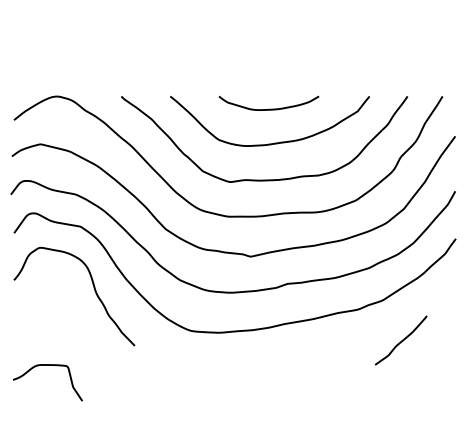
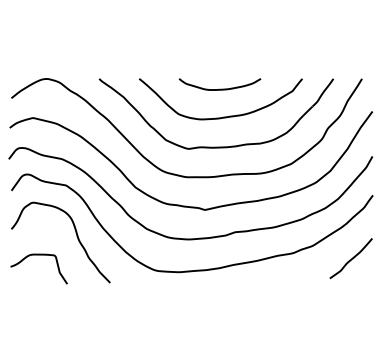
curve: (401, 340) -> (351, 258), moved
curve: (47, 366) -> (38, 255), moved

